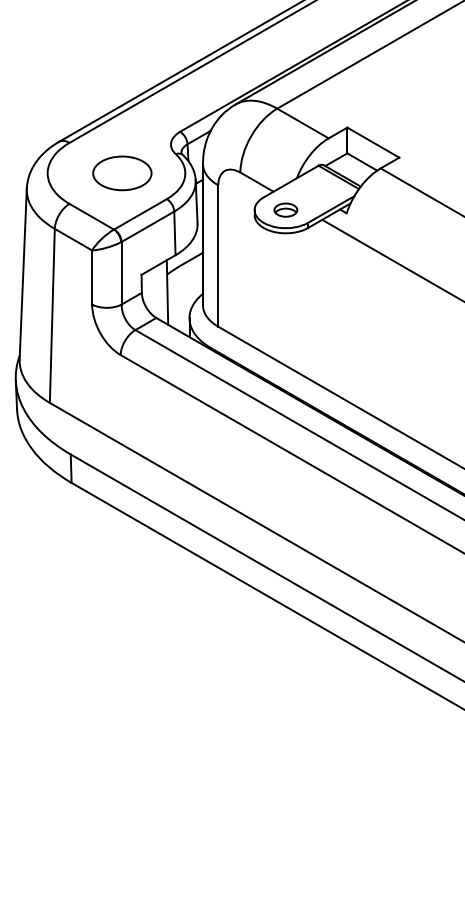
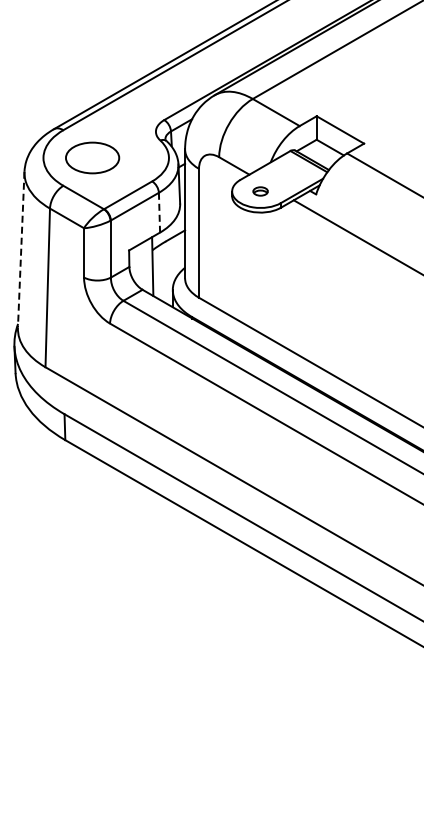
part: (122, 172) -> (92, 157), moved
part: (285, 210) -> (260, 191), size x0.7
line: (174, 233) -> (159, 212), solid -> dashed
line: (23, 273) -> (21, 249), solid -> dashed

